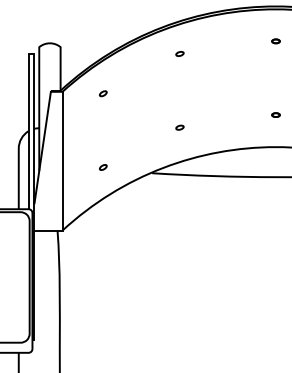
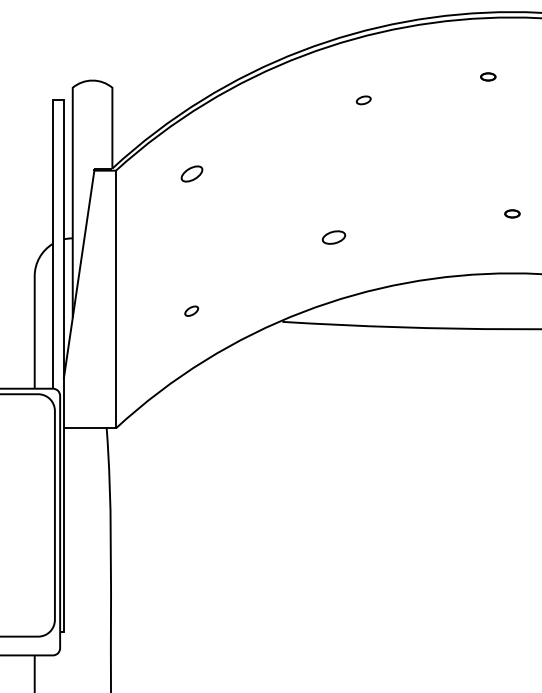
part: (275, 41) -> (487, 77), moved
part: (179, 53) -> (362, 99), moved
part: (102, 93) -> (190, 173), size x1.6
part: (179, 127) -> (333, 236), size x1.6

